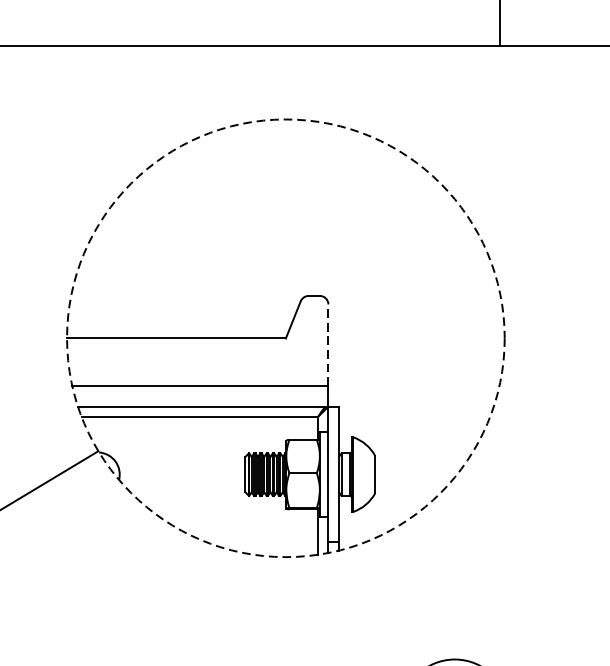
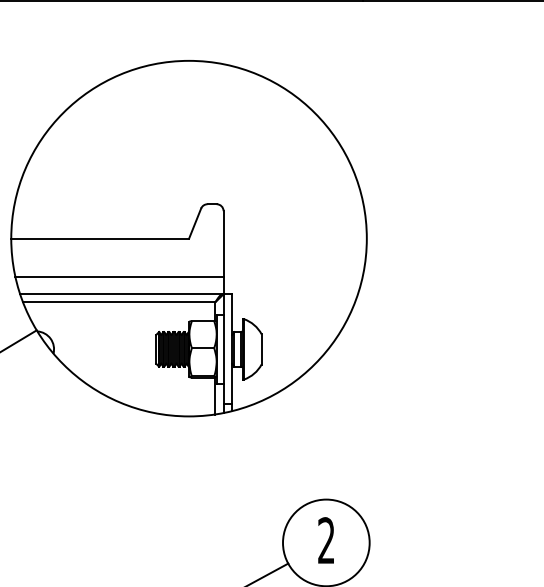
circle: (285, 338) -> (188, 238), dashed -> solid
line: (328, 344) -> (223, 243), dashed -> solid

